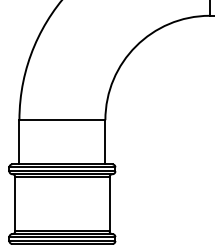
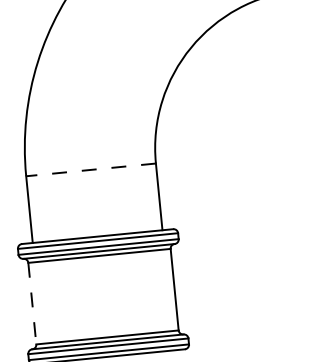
line: (62, 120) -> (91, 170), solid -> dashed
line: (15, 204) -> (32, 304), solid -> dashed

